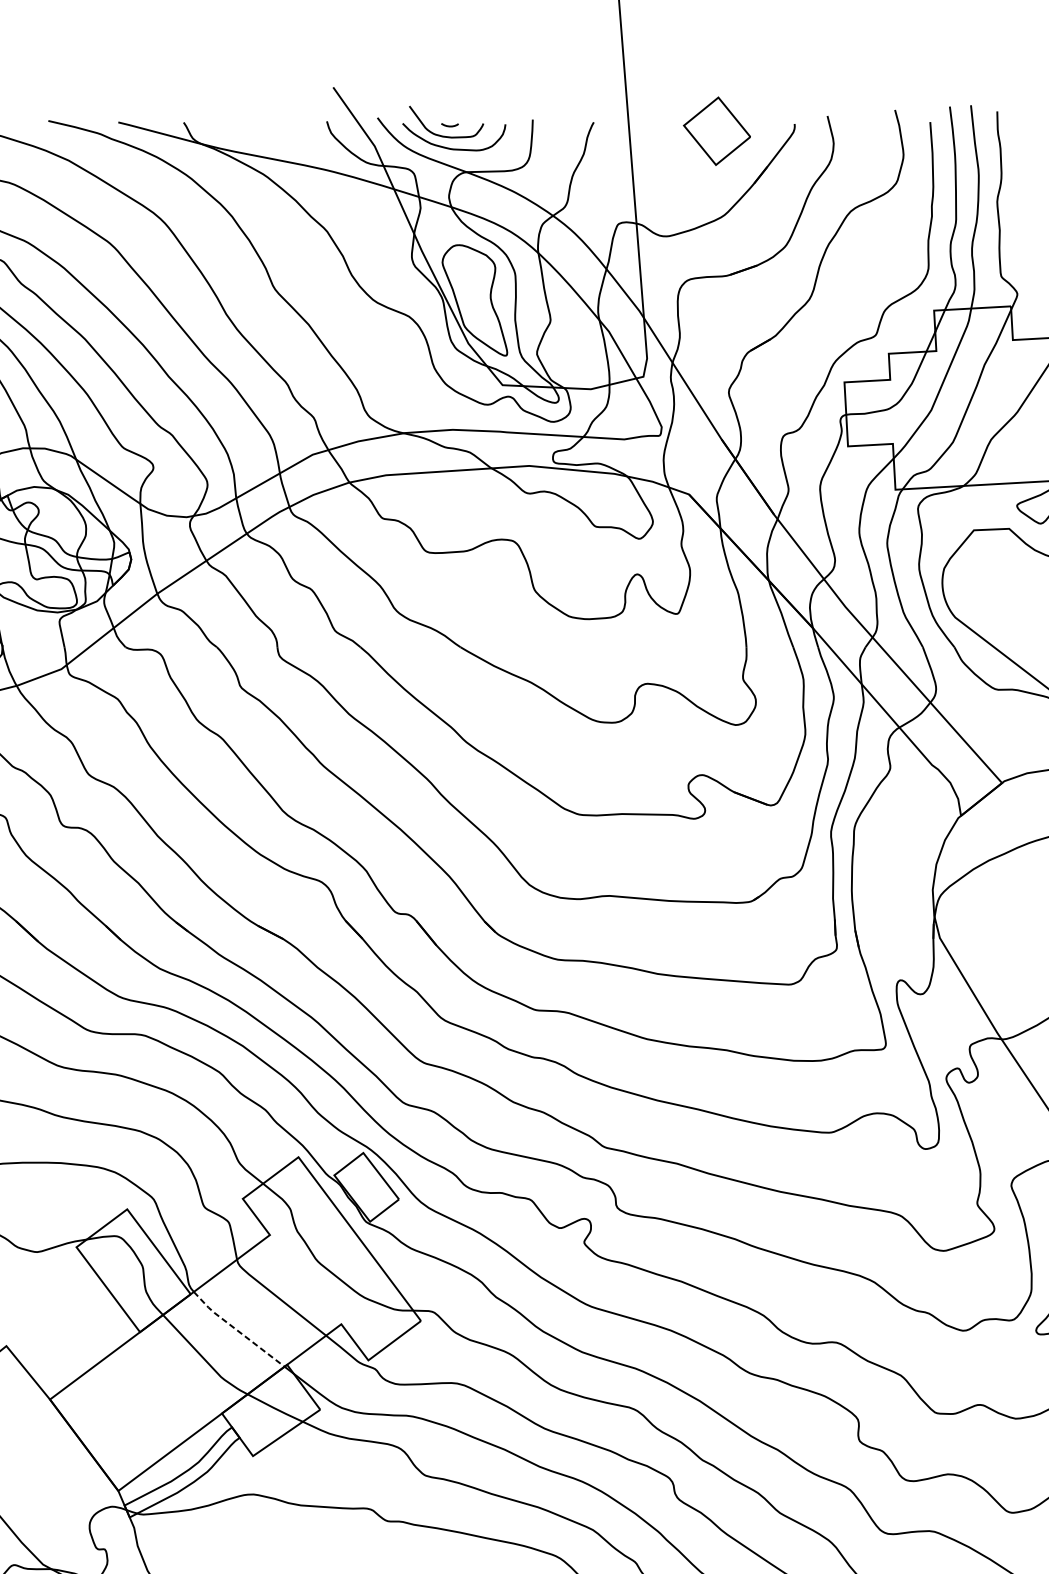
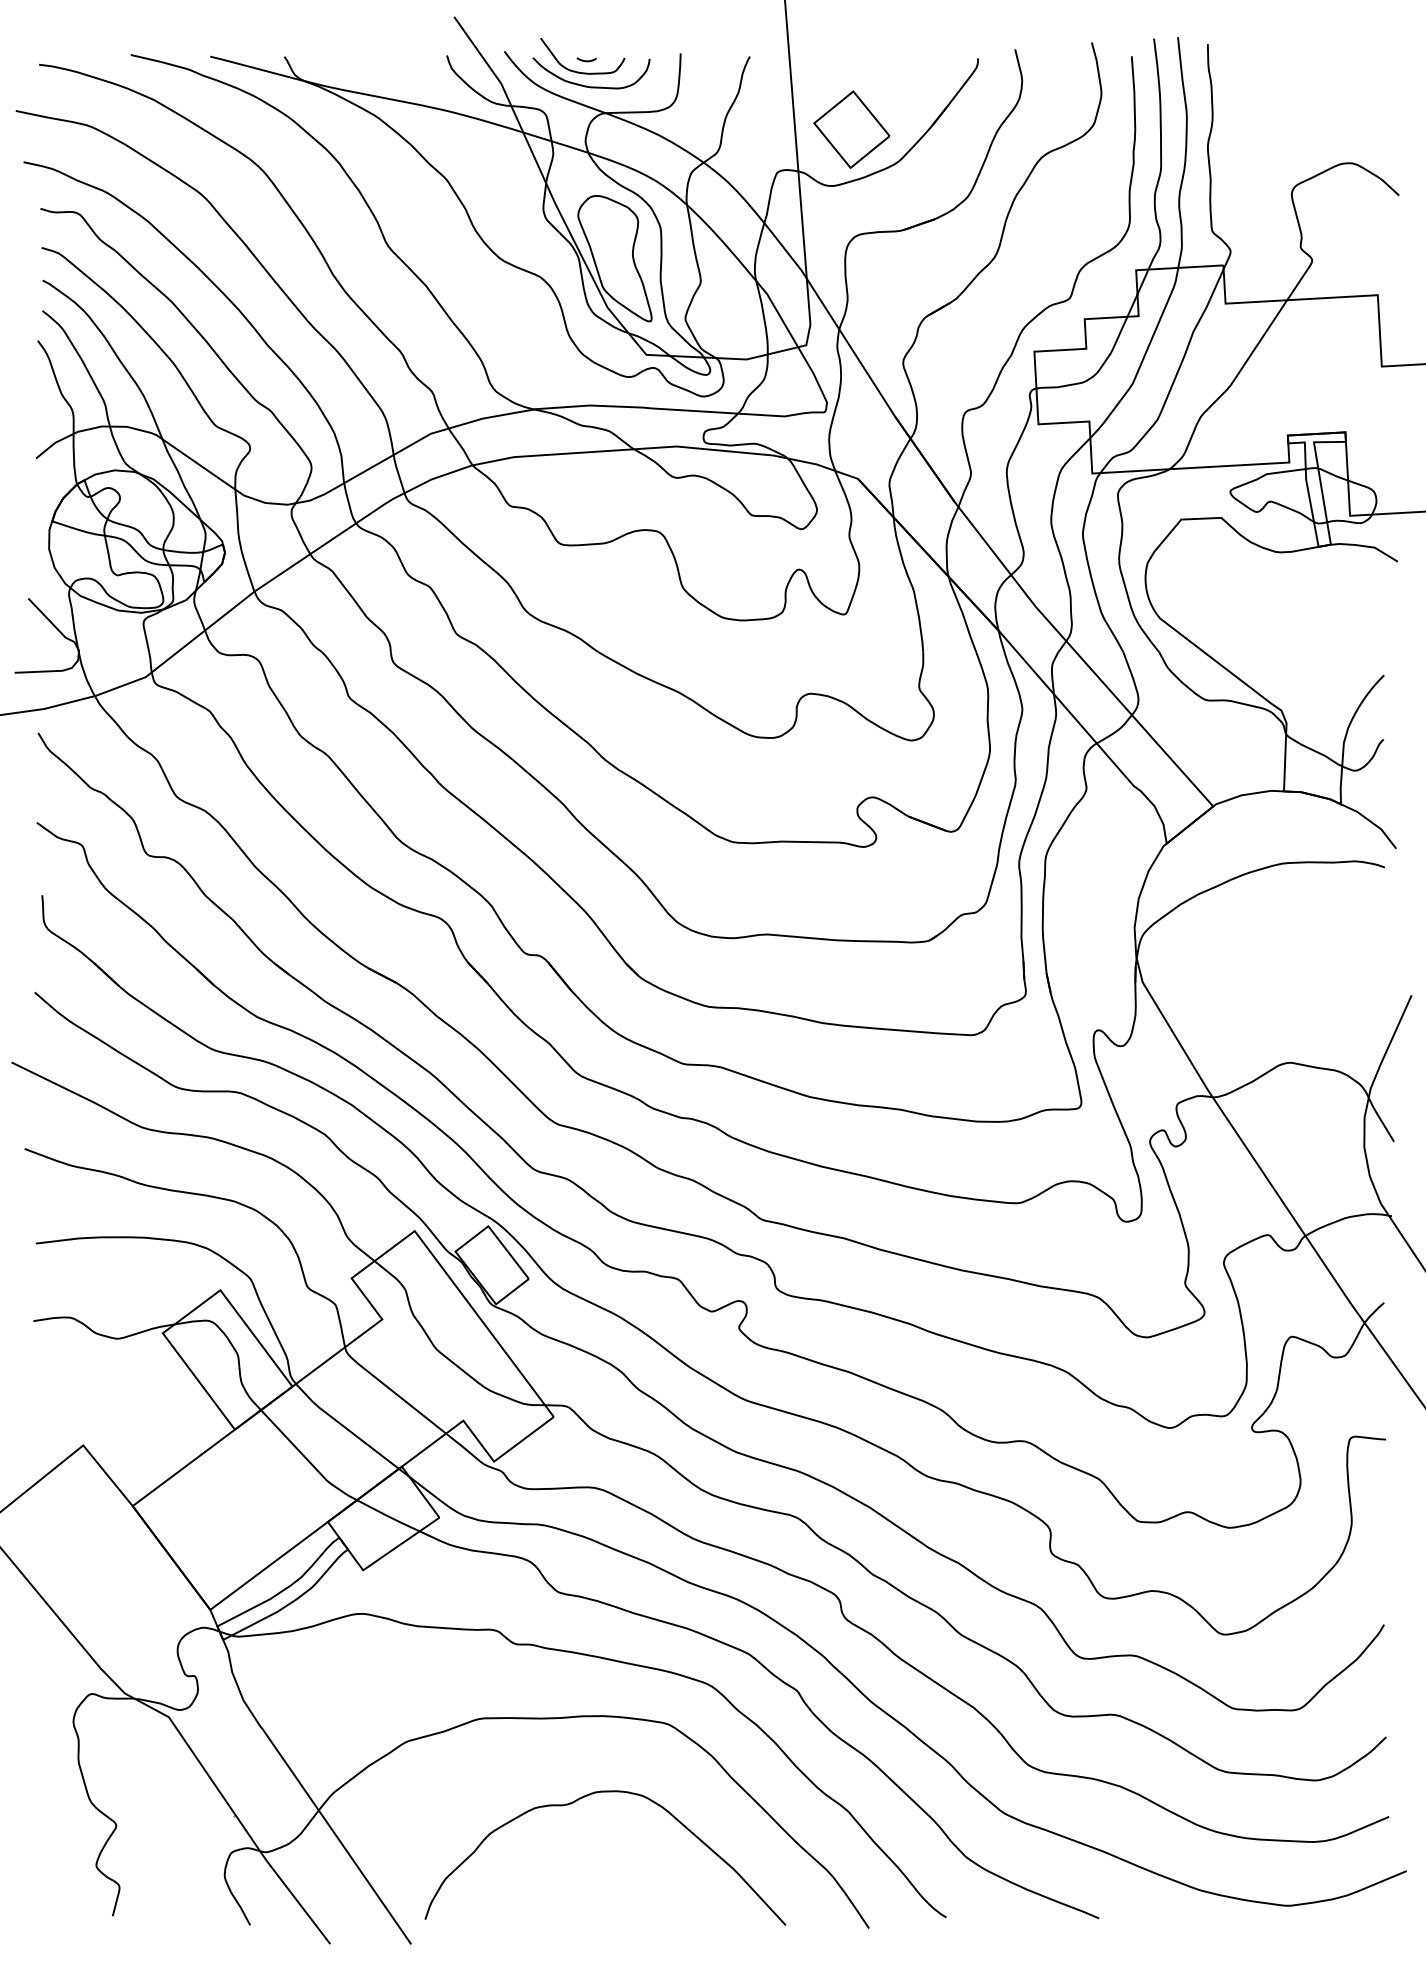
part: (716, 131) -> (851, 129), moved
line: (236, 1330) -> (344, 1427), dashed -> solid

